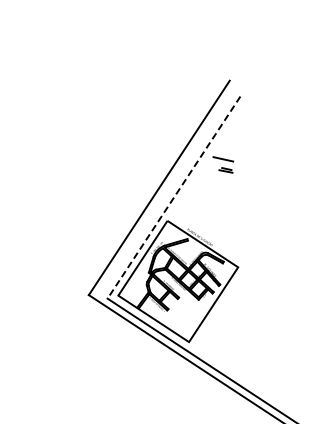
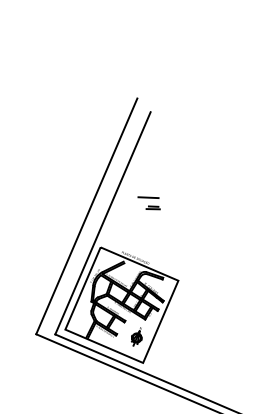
part: (223, 164) -> (149, 202), moved
line: (174, 197) -> (103, 223), dashed -> solid
part: (186, 315) -> (135, 337), added

